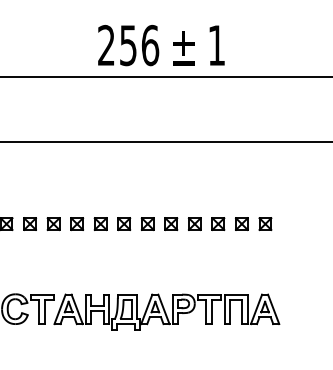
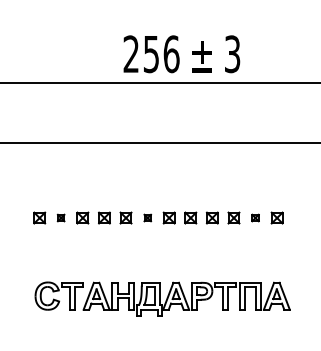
text: (216, 45) -> (232, 54), 1 -> 3
part: (29, 223) -> (60, 217), size x0.6
part: (124, 223) -> (147, 217), size x0.6
part: (241, 223) -> (255, 217), size x0.6

